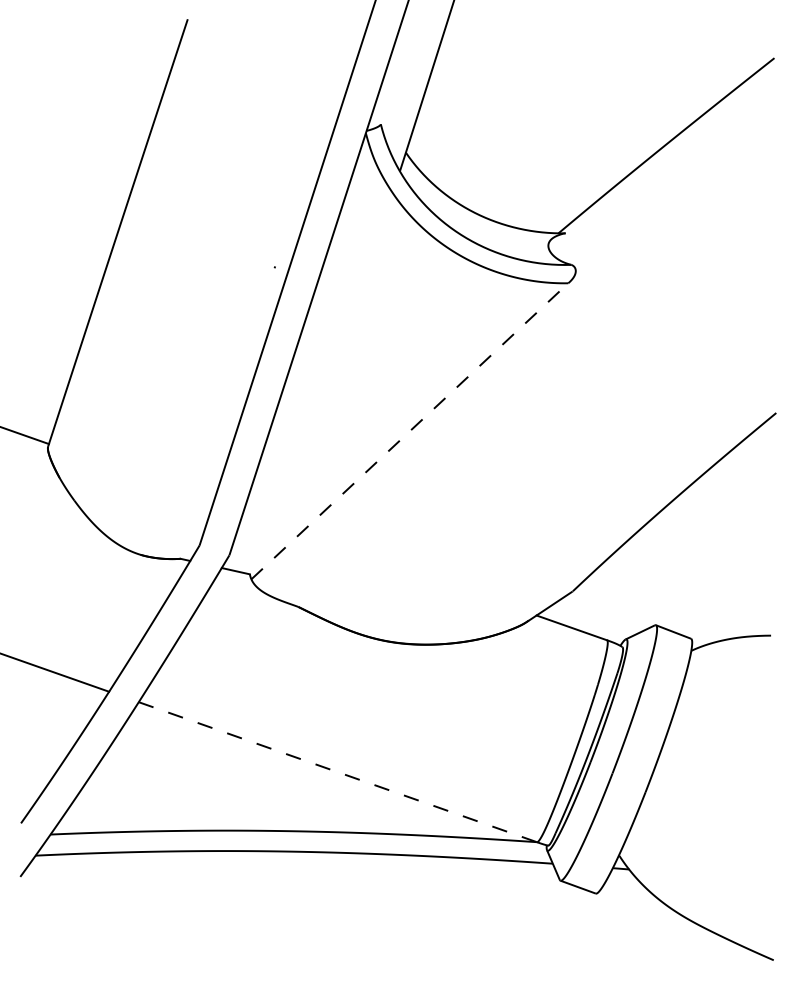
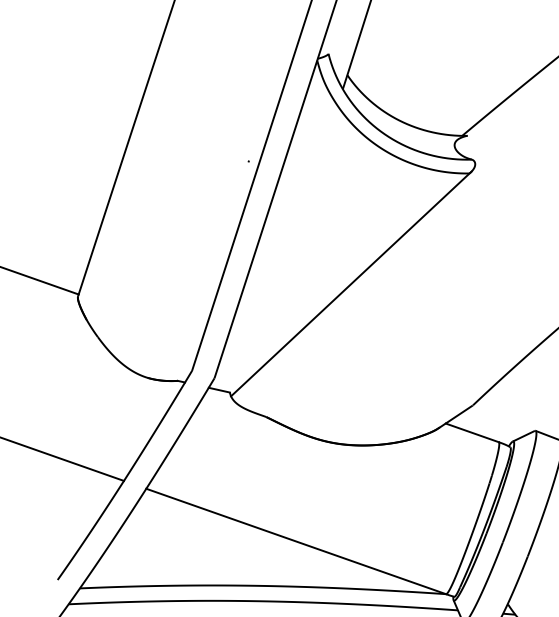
line: (411, 430) -> (351, 284), dashed -> solid
line: (338, 772) -> (296, 541), dashed -> solid

